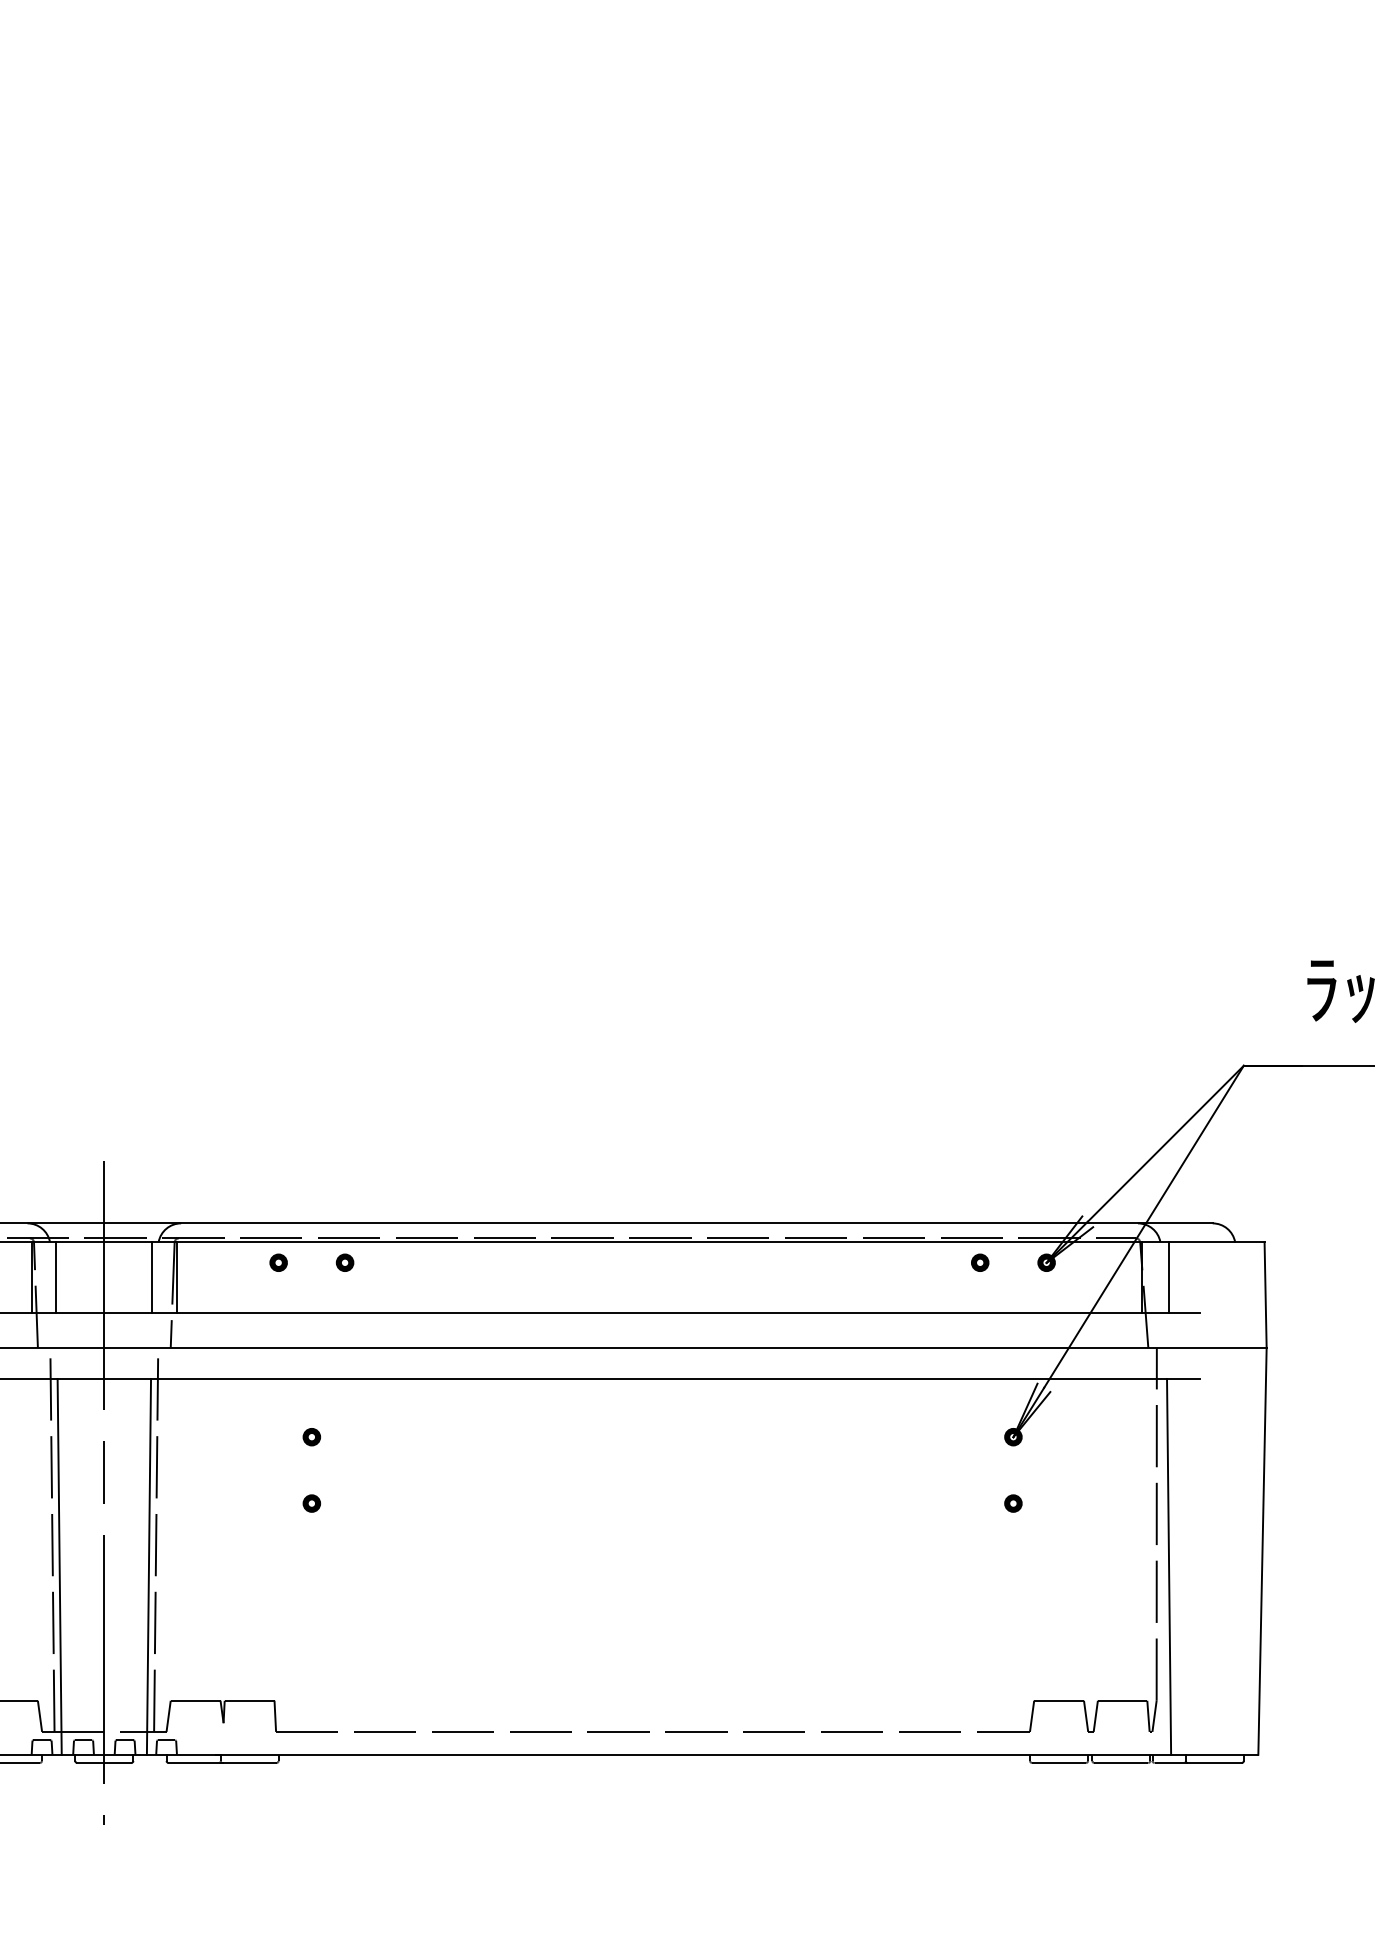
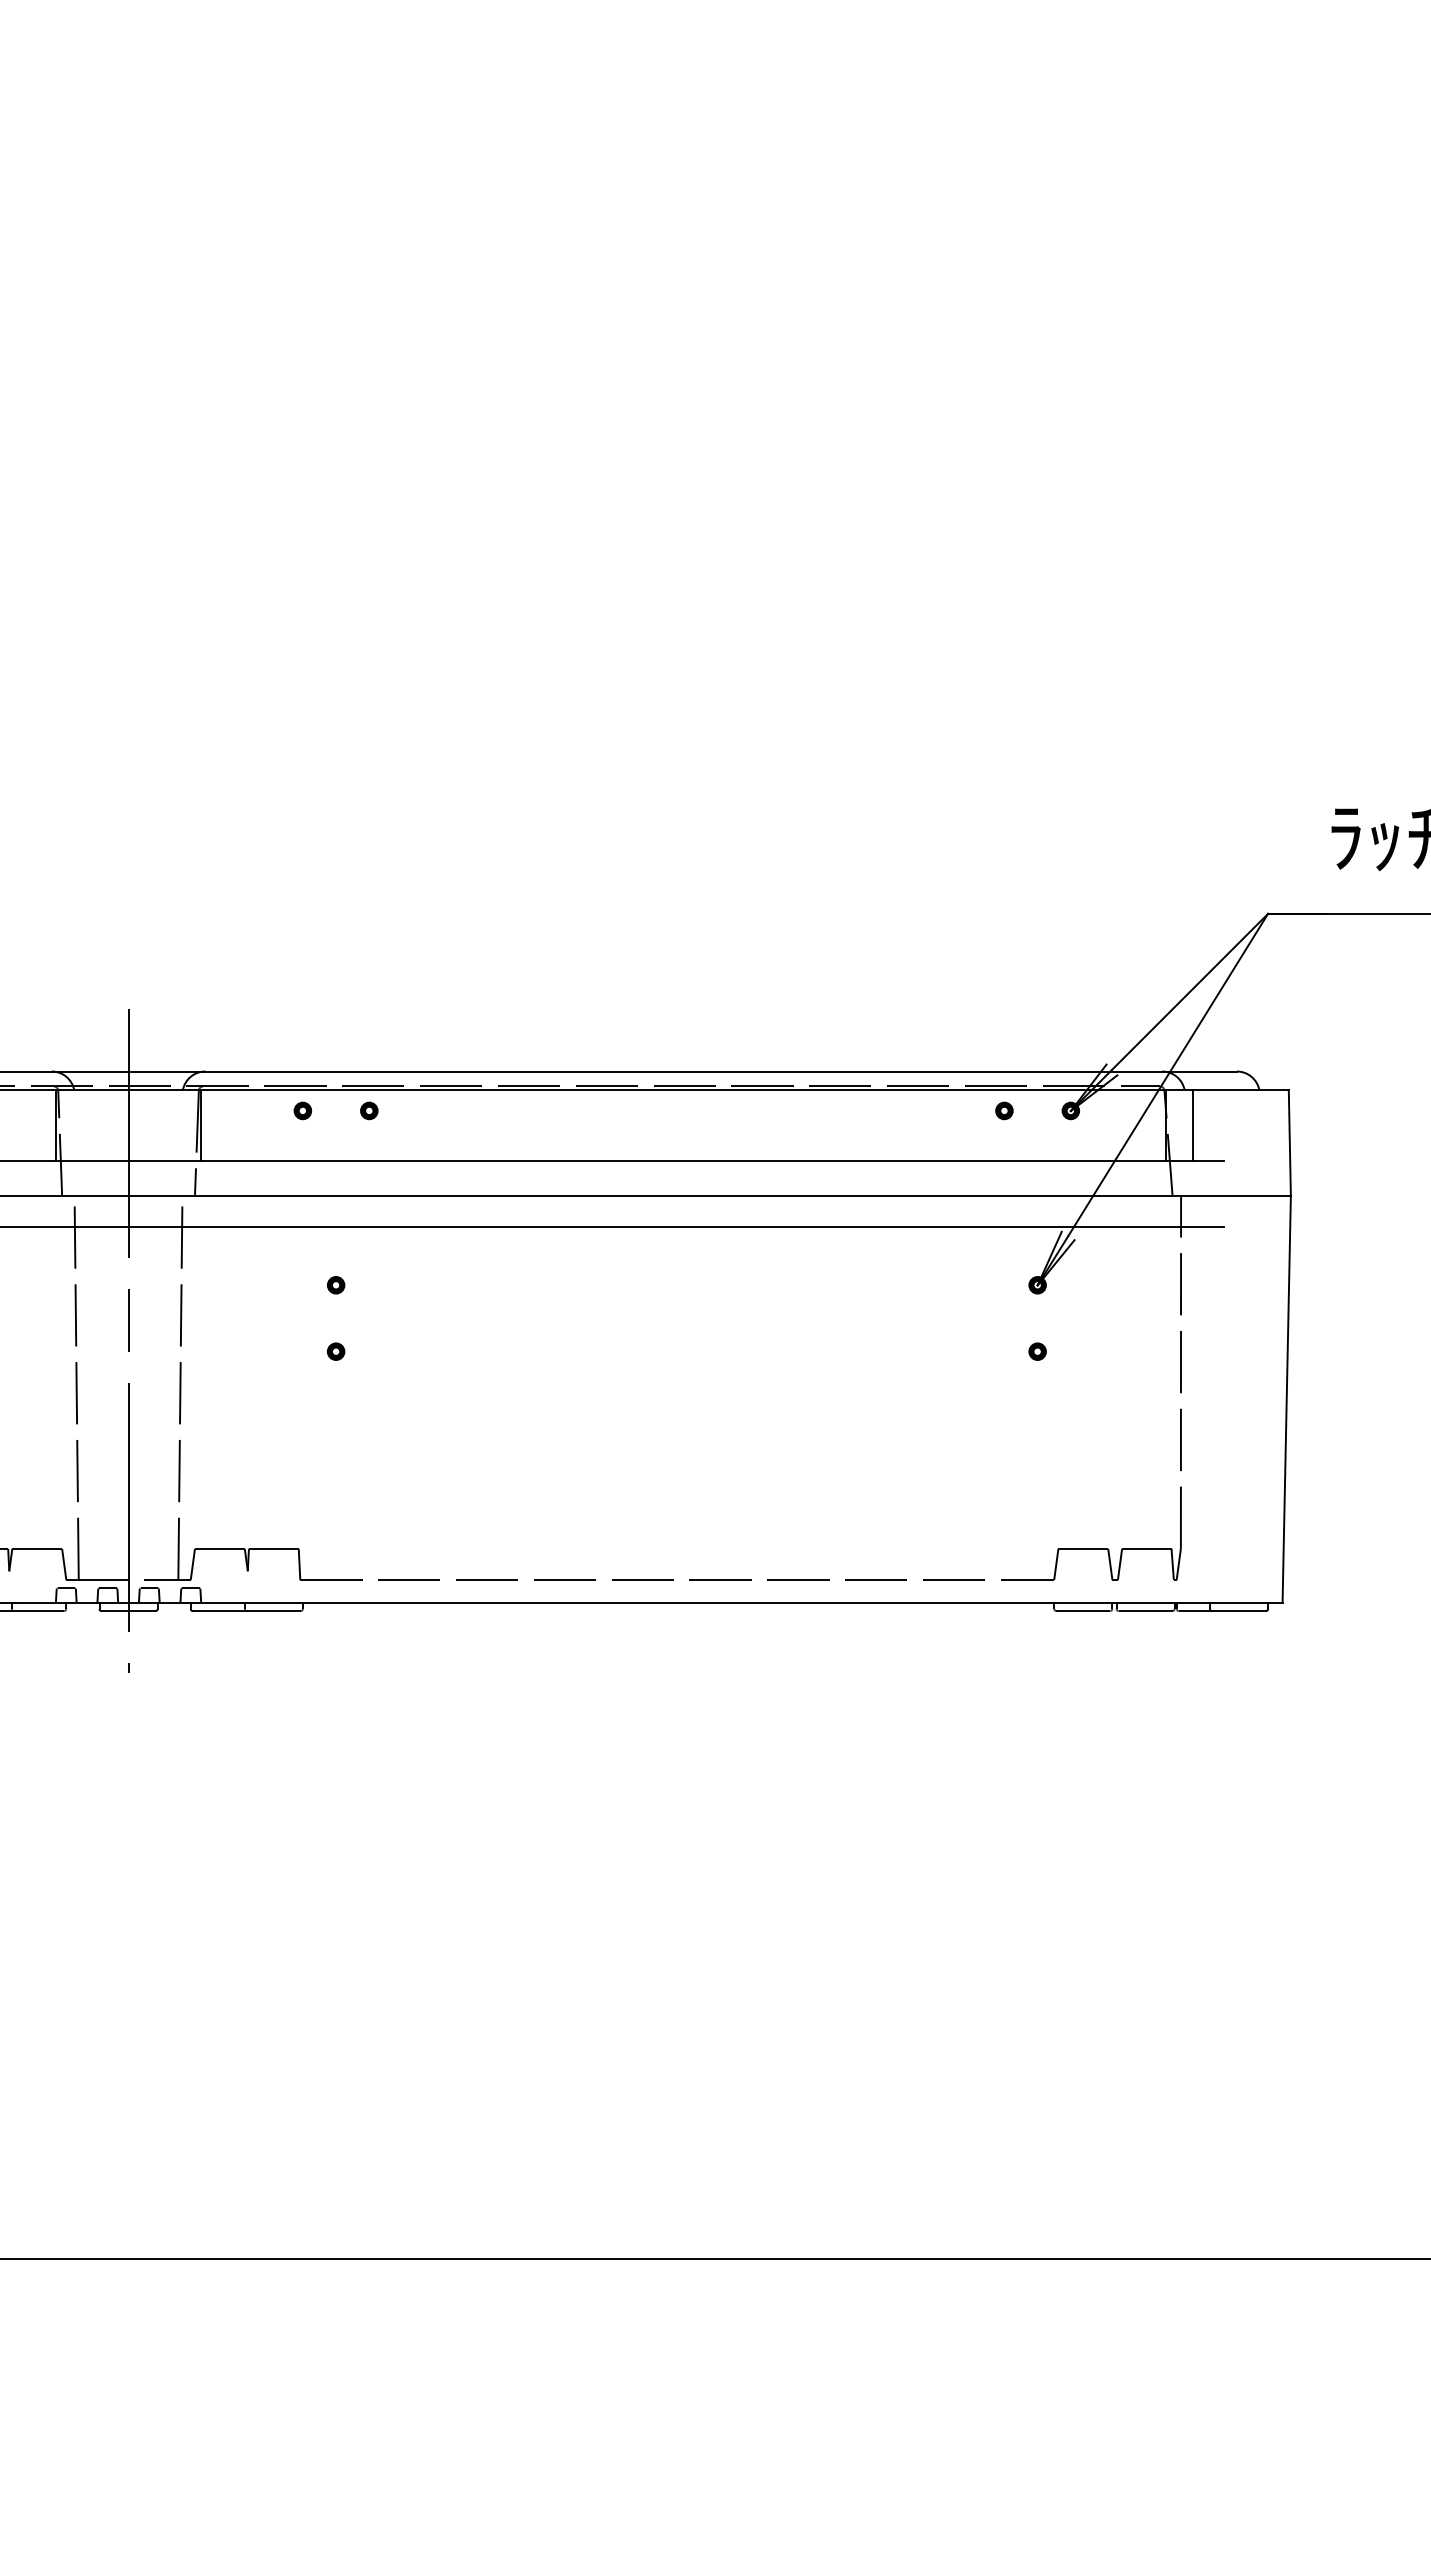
line: (56, 1277) -> (80, 1125), removed
line: (152, 1277) -> (176, 1125), removed
line: (59, 1566) -> (83, 1414), removed
line: (149, 1566) -> (173, 1414), removed
line: (1169, 1566) -> (1193, 1414), removed

